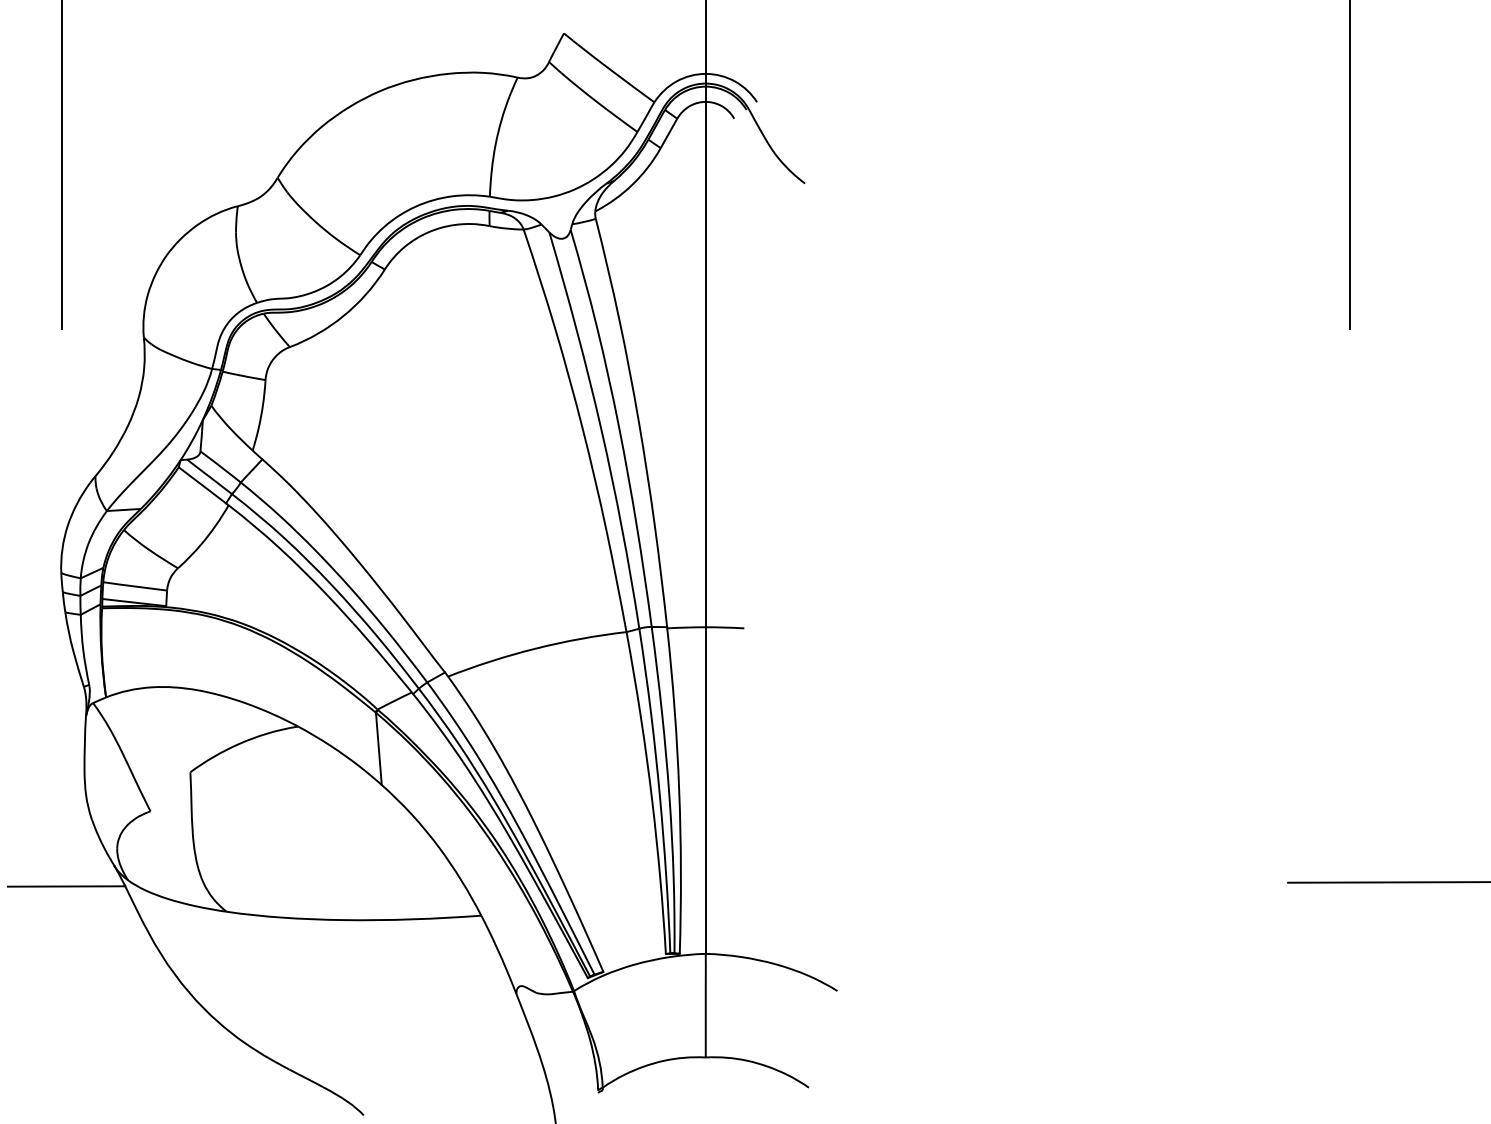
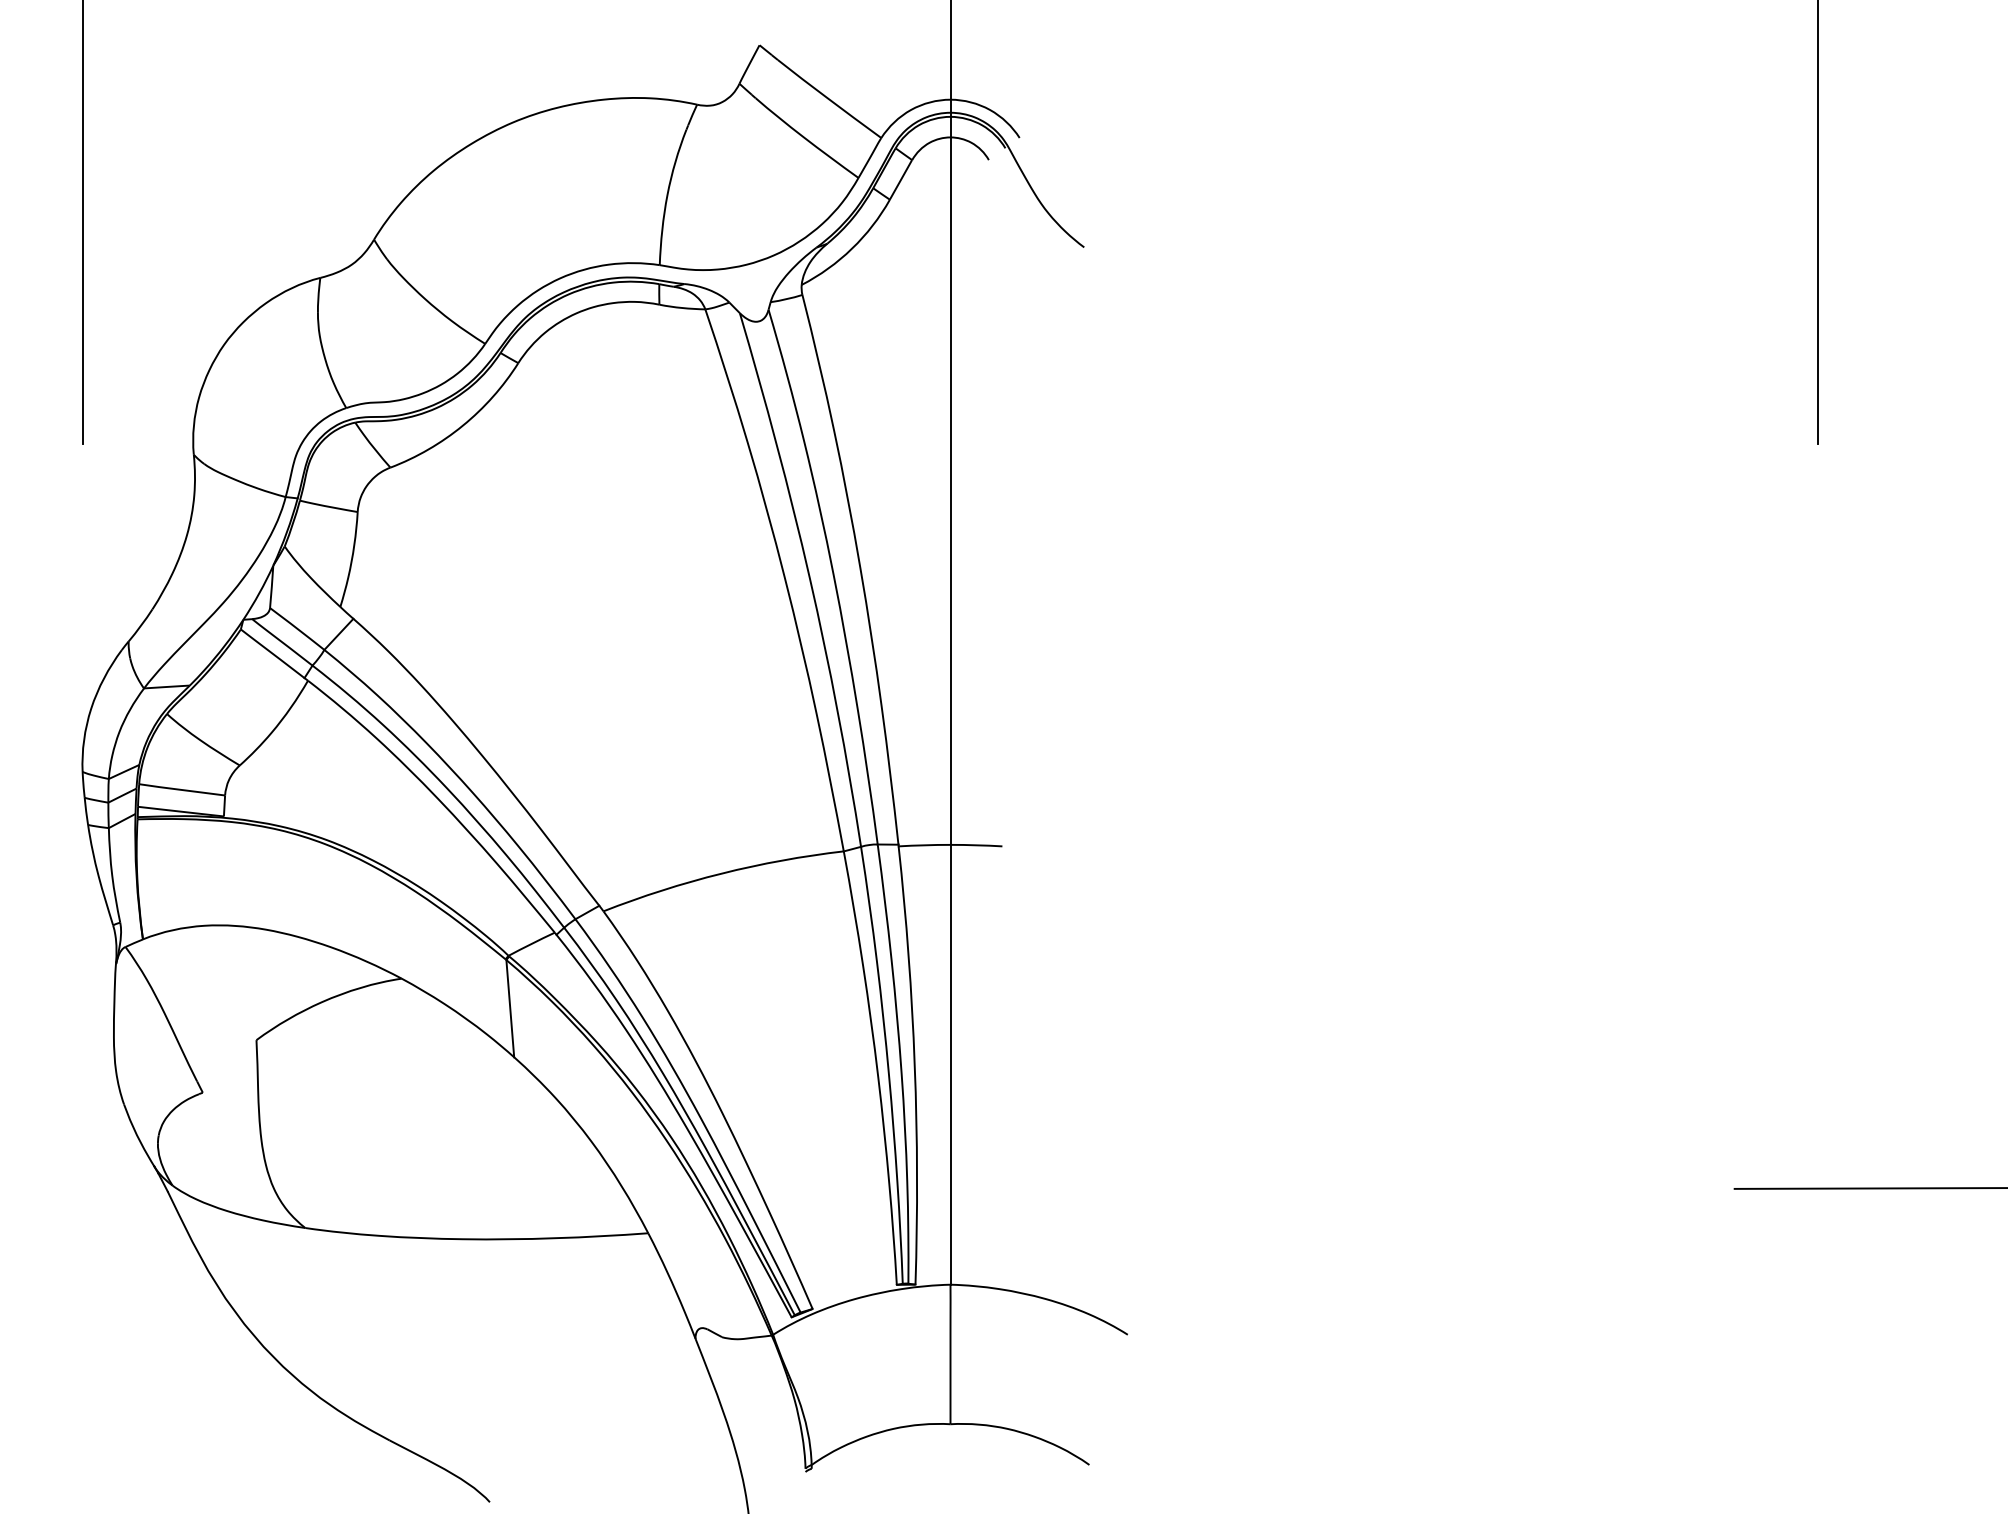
line: (66, 886) -> (89, 1193), removed

